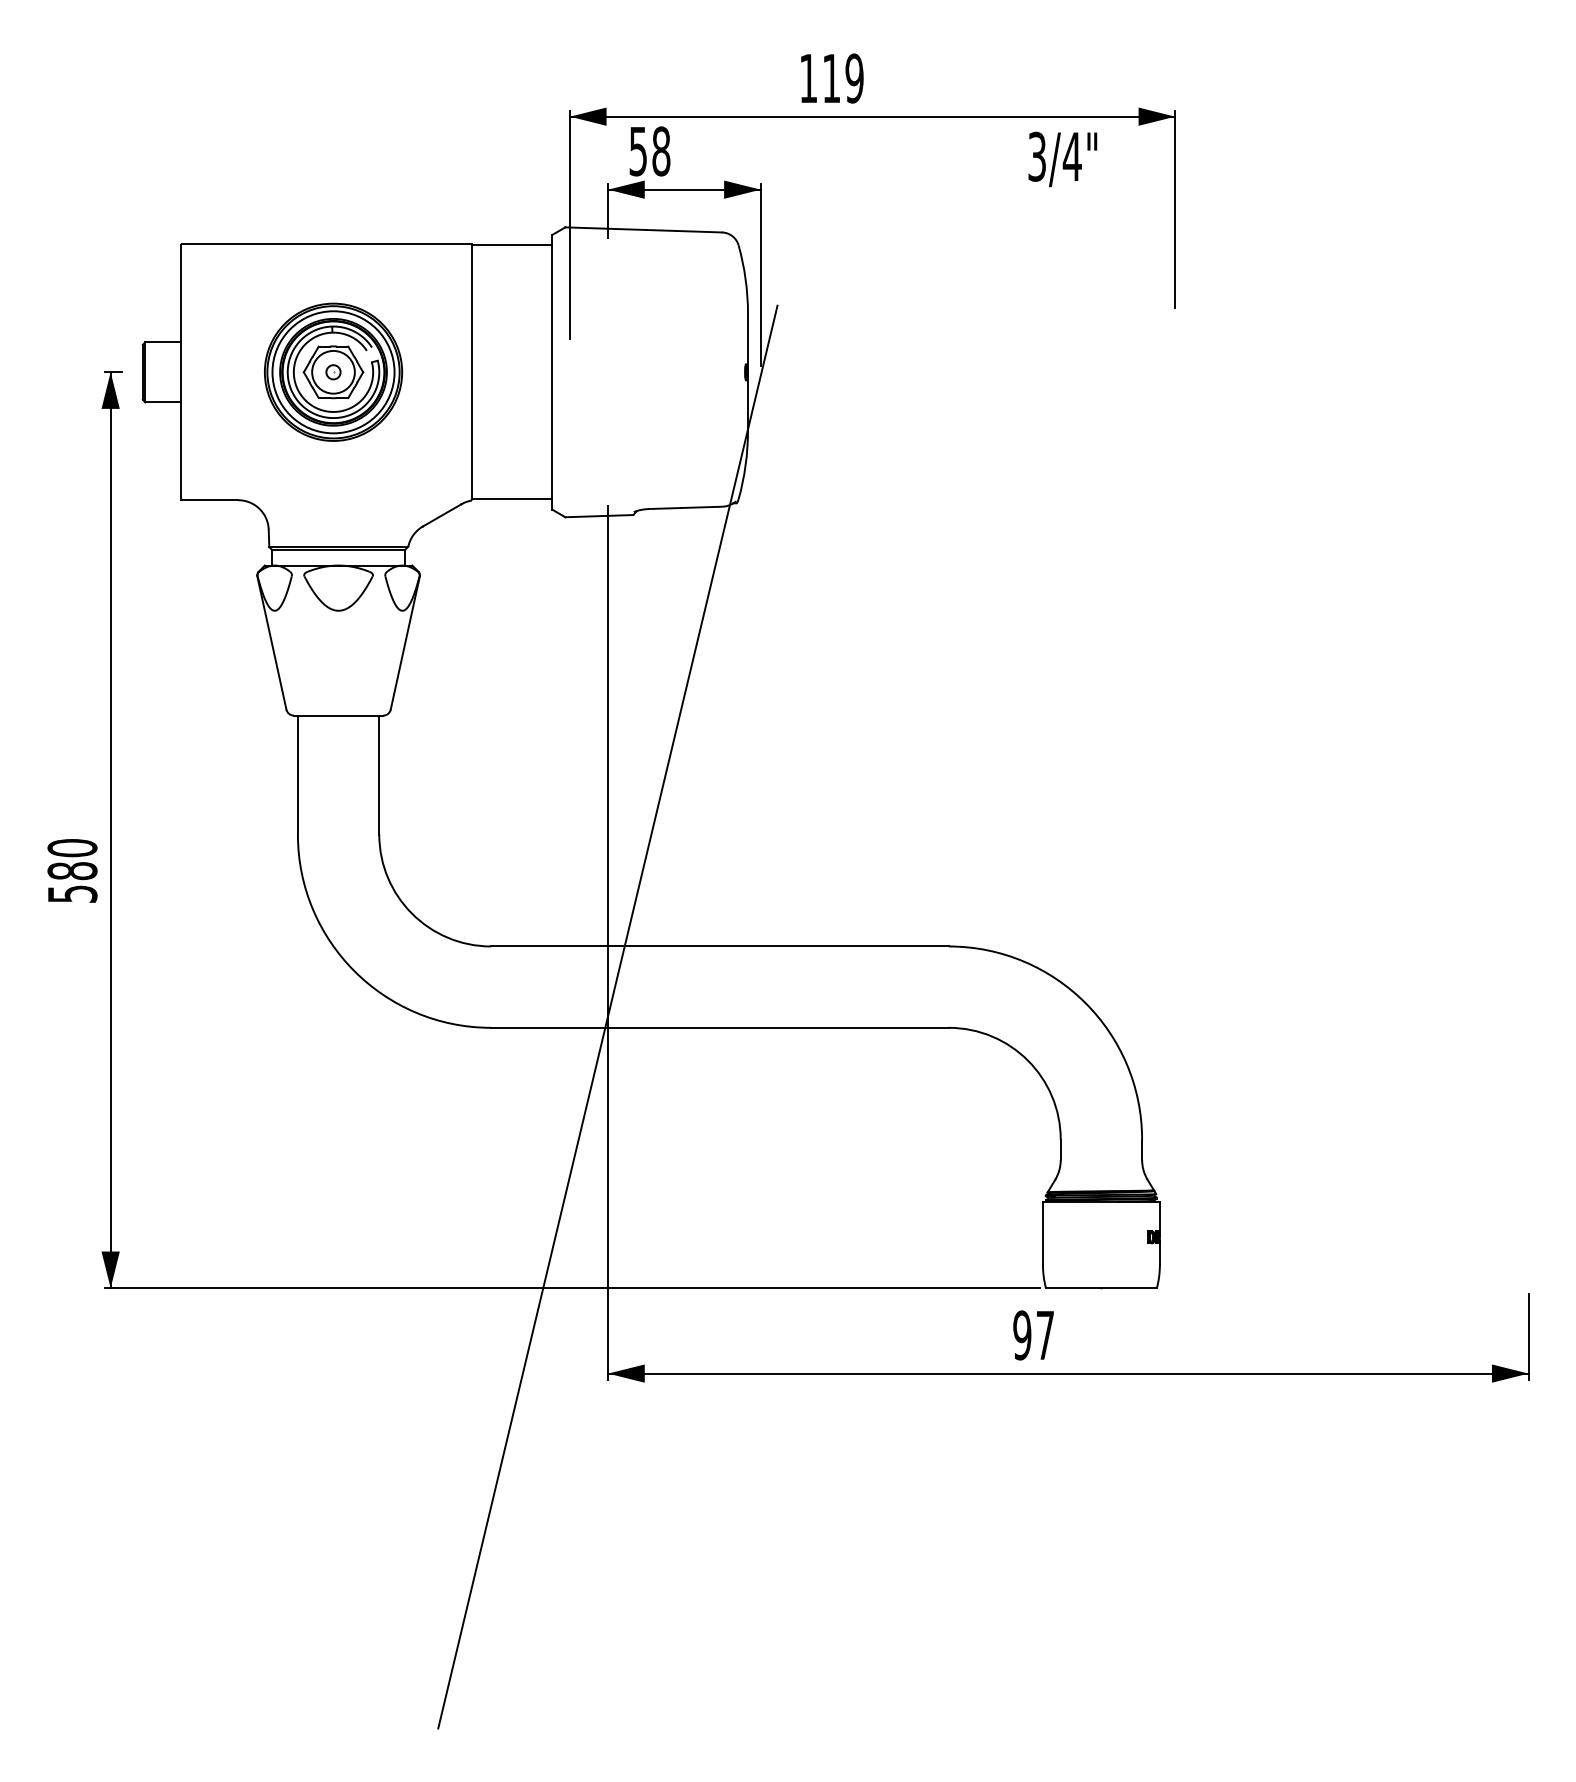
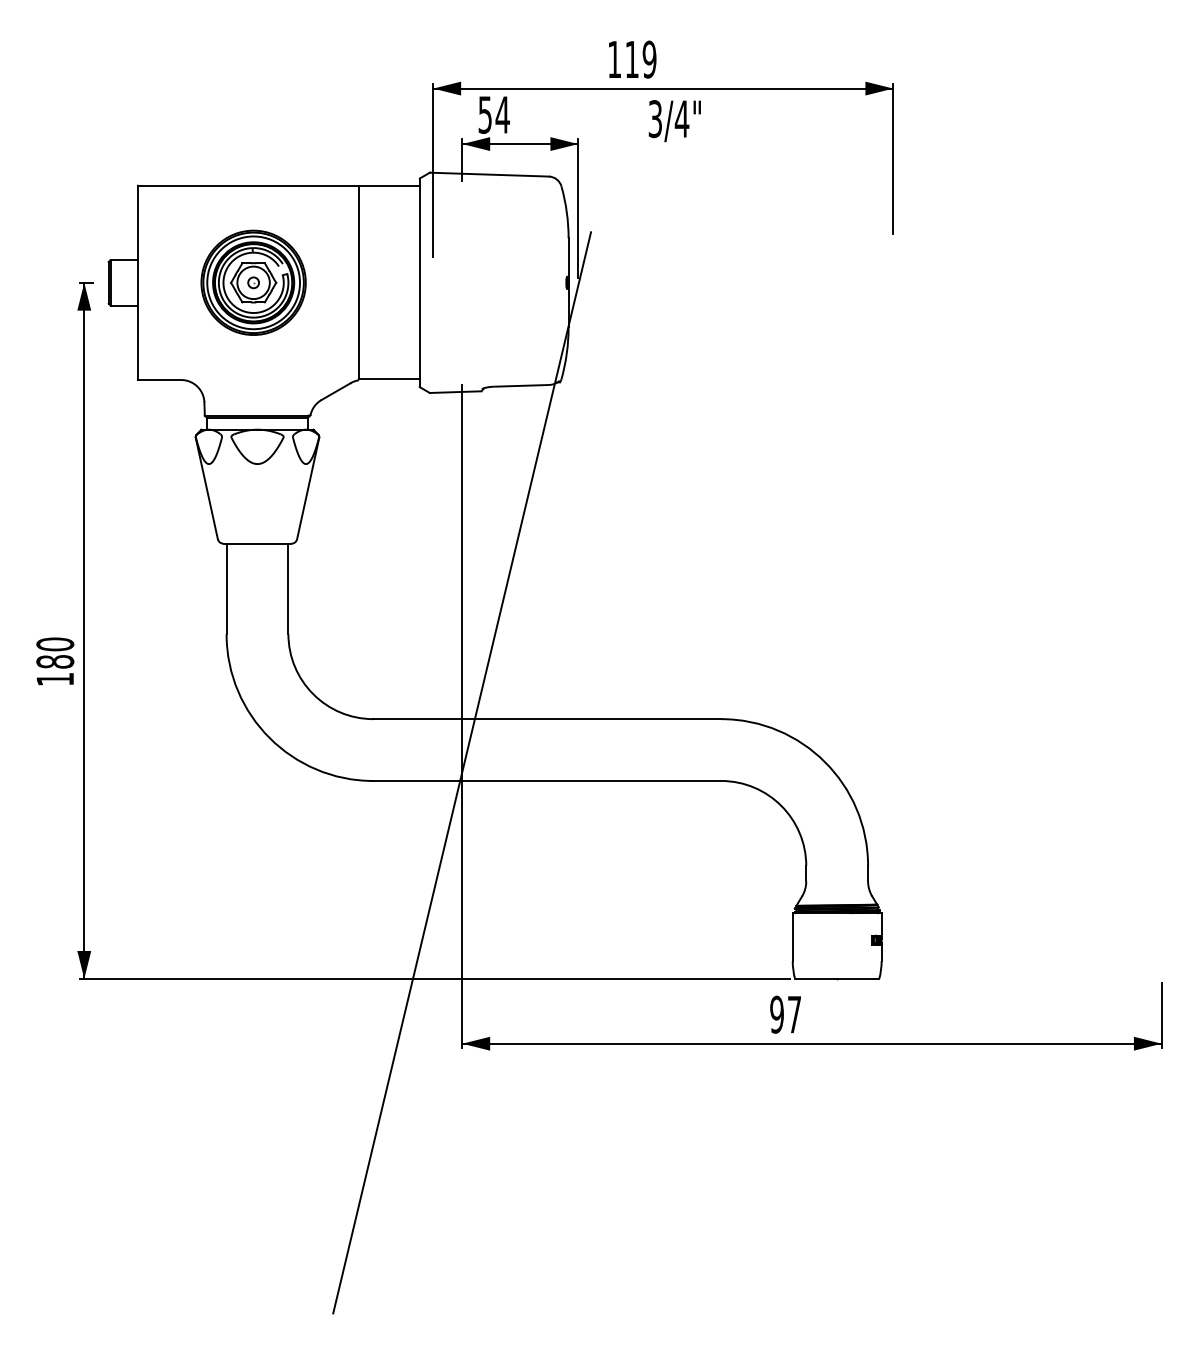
text: (660, 151) -> (502, 115), 58 -> 54
text: (1062, 159) -> (674, 121), moved
text: (72, 893) -> (55, 678), 580 -> 180

